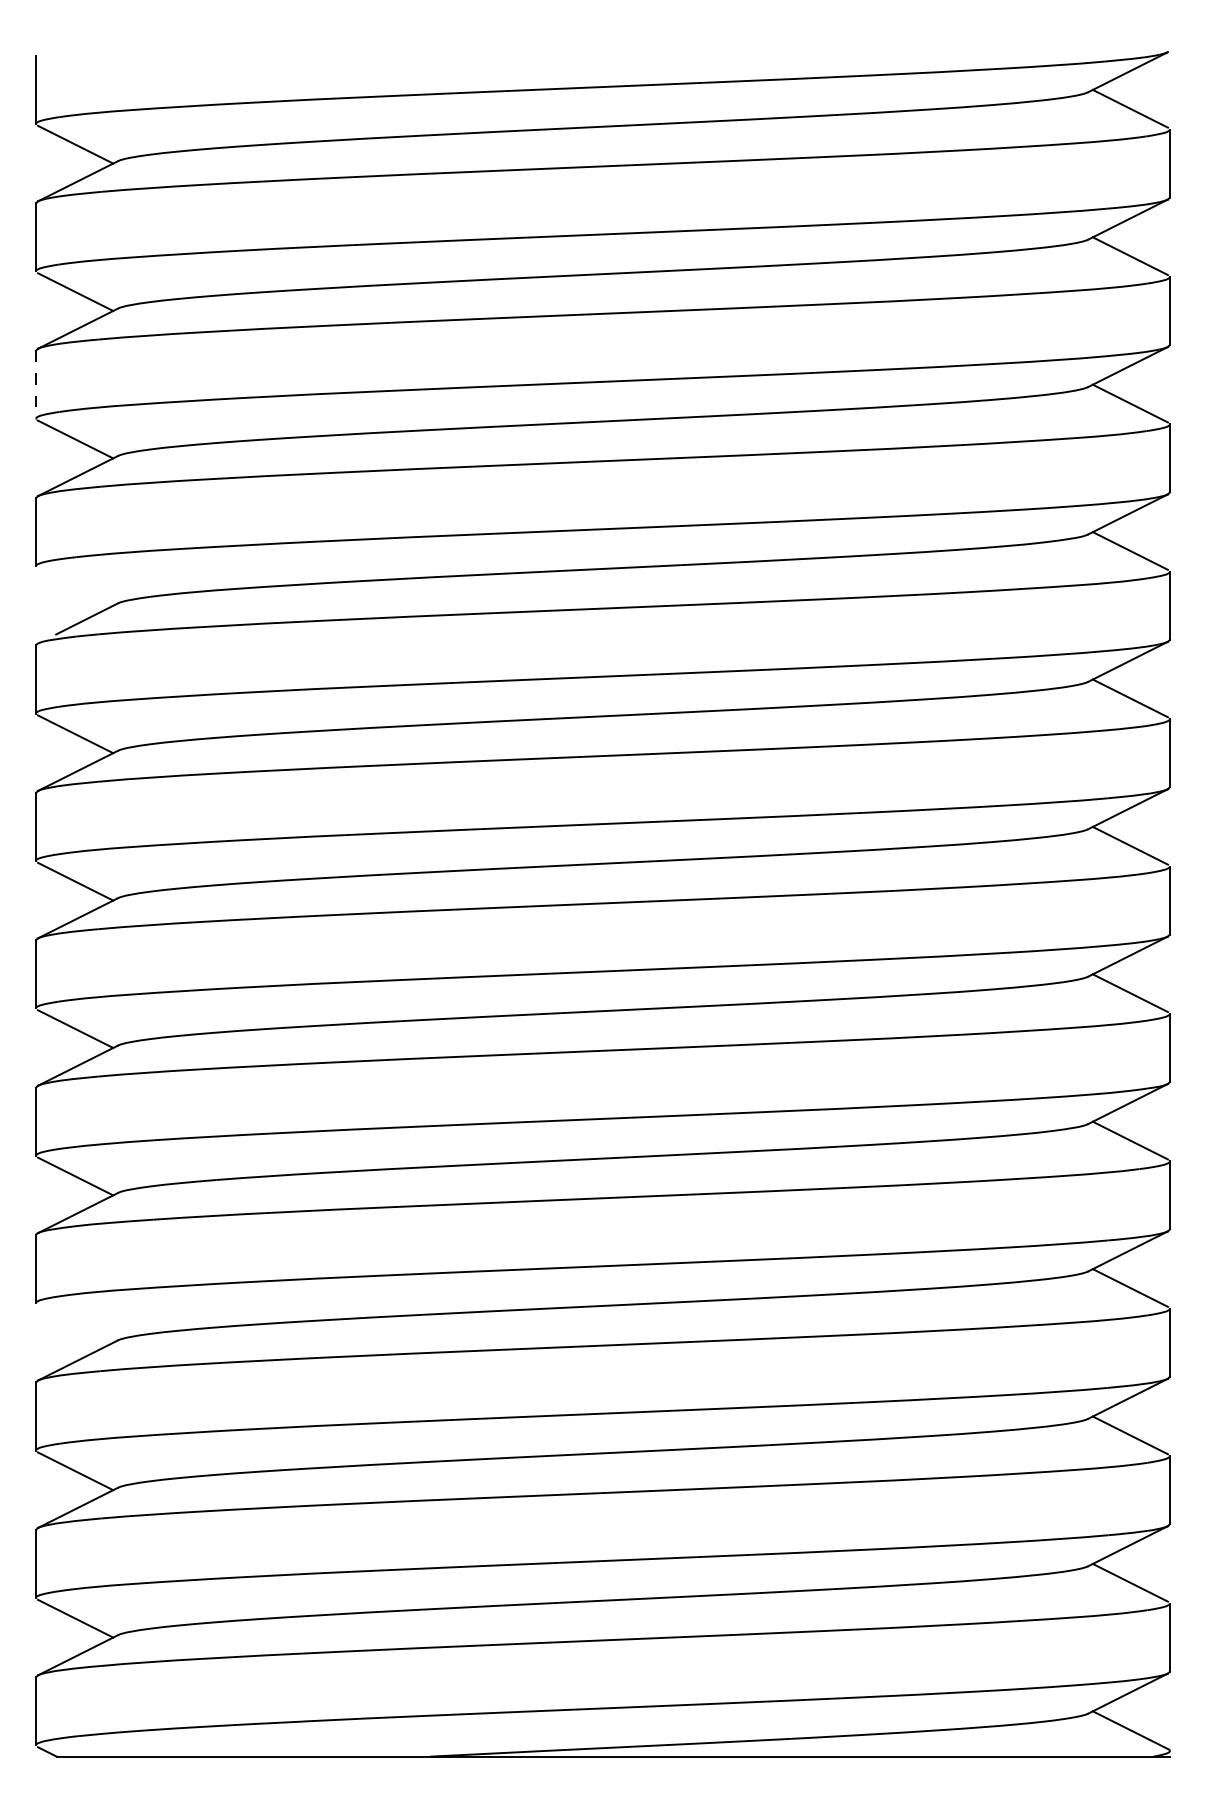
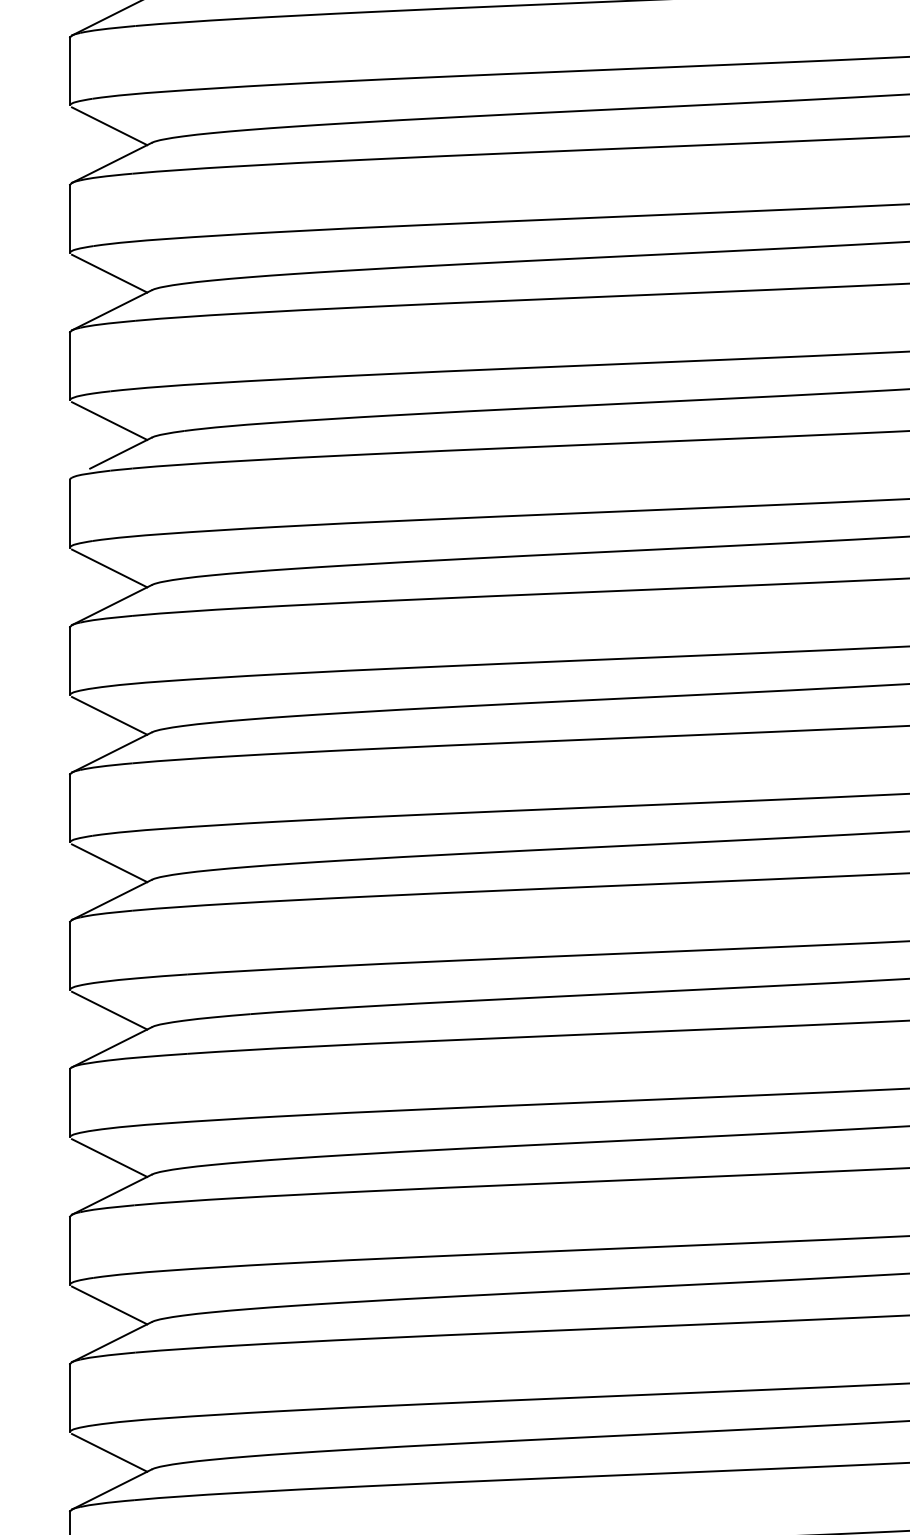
line: (36, 385) -> (70, 219), dashed -> solid
line: (75, 586) -> (109, 420), added
line: (75, 1323) -> (109, 1157), added

